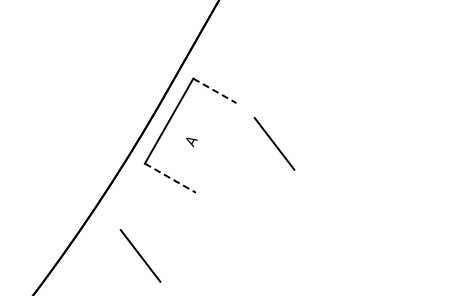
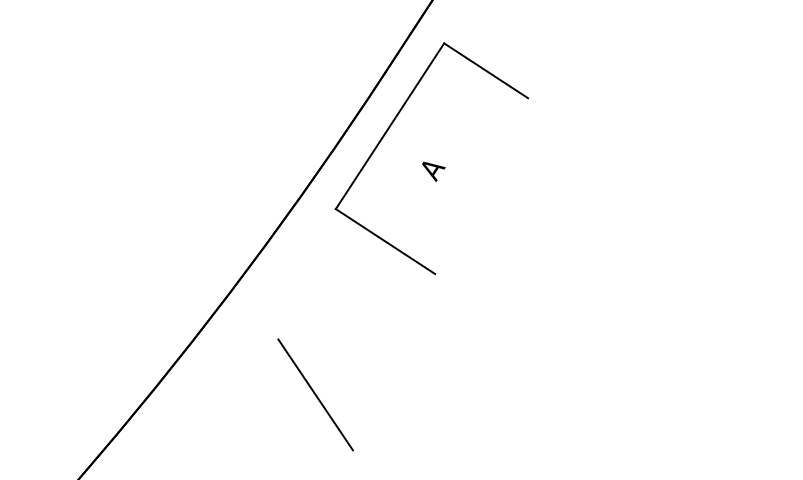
line: (214, 90) -> (485, 69), dashed -> solid
line: (274, 143) -> (600, 184), removed
line: (170, 178) -> (385, 242), dashed -> solid

